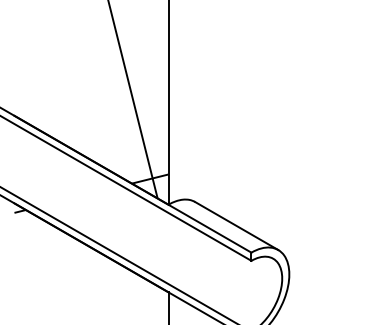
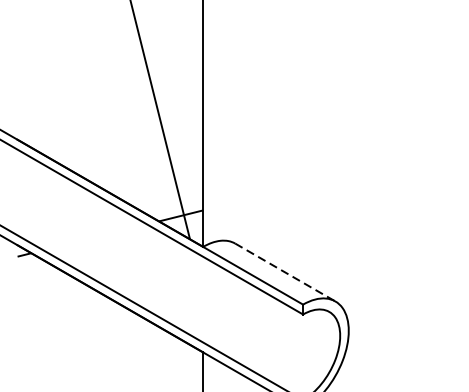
line: (237, 226) -> (286, 273), solid -> dashed

